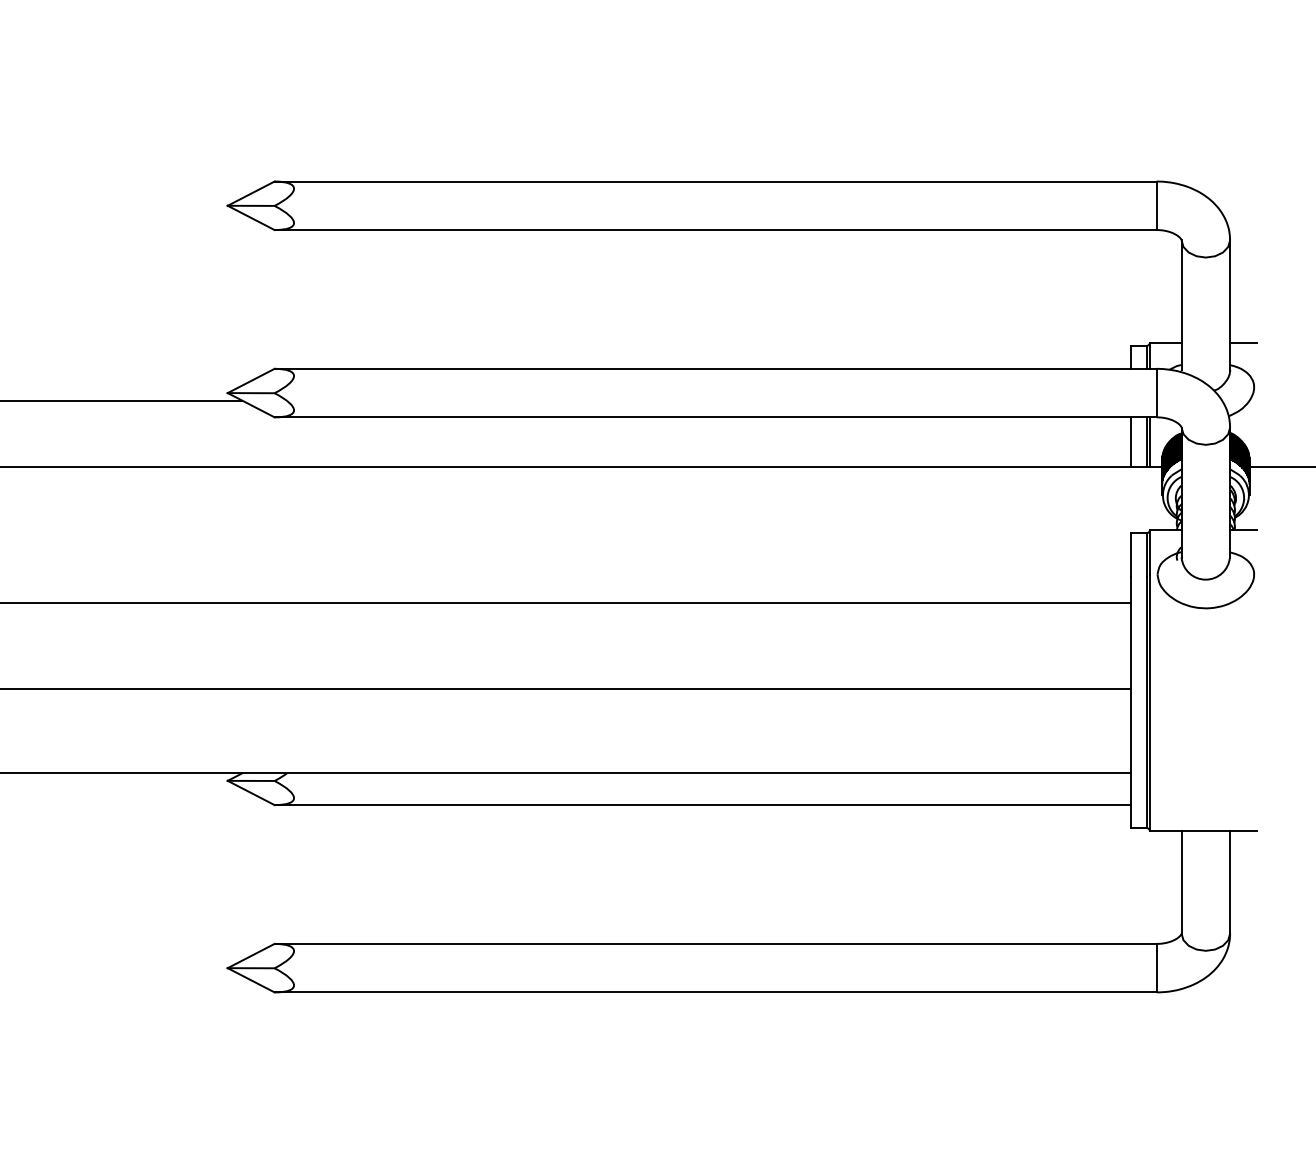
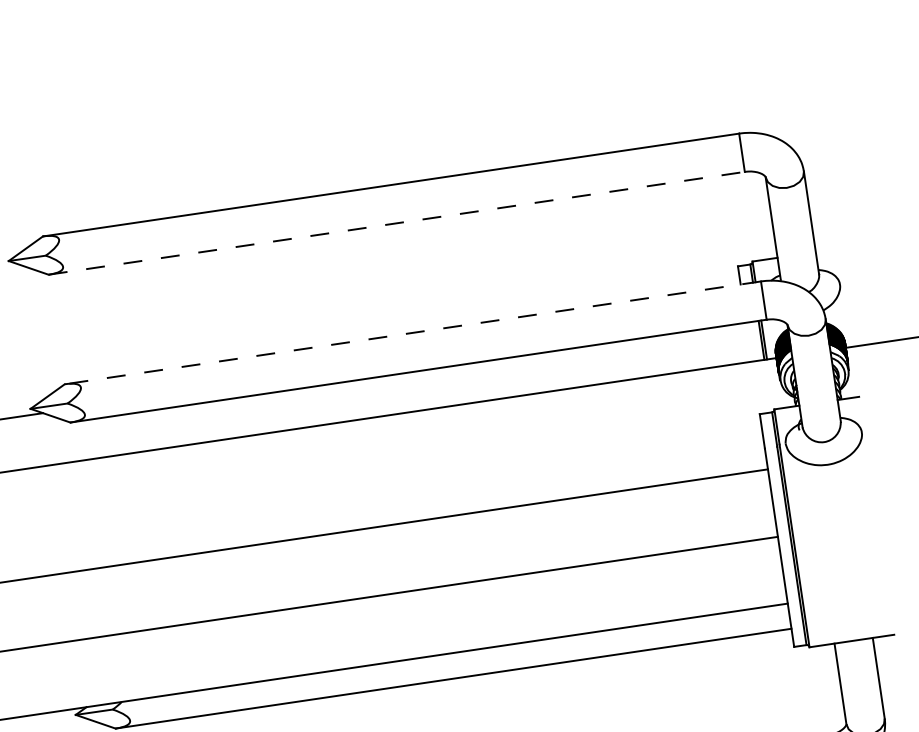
line: (715, 230) -> (396, 223), solid -> dashed
line: (1243, 342) -> (826, 250), removed
line: (715, 368) -> (412, 332), solid -> dashed
line: (1130, 441) -> (748, 341), removed

